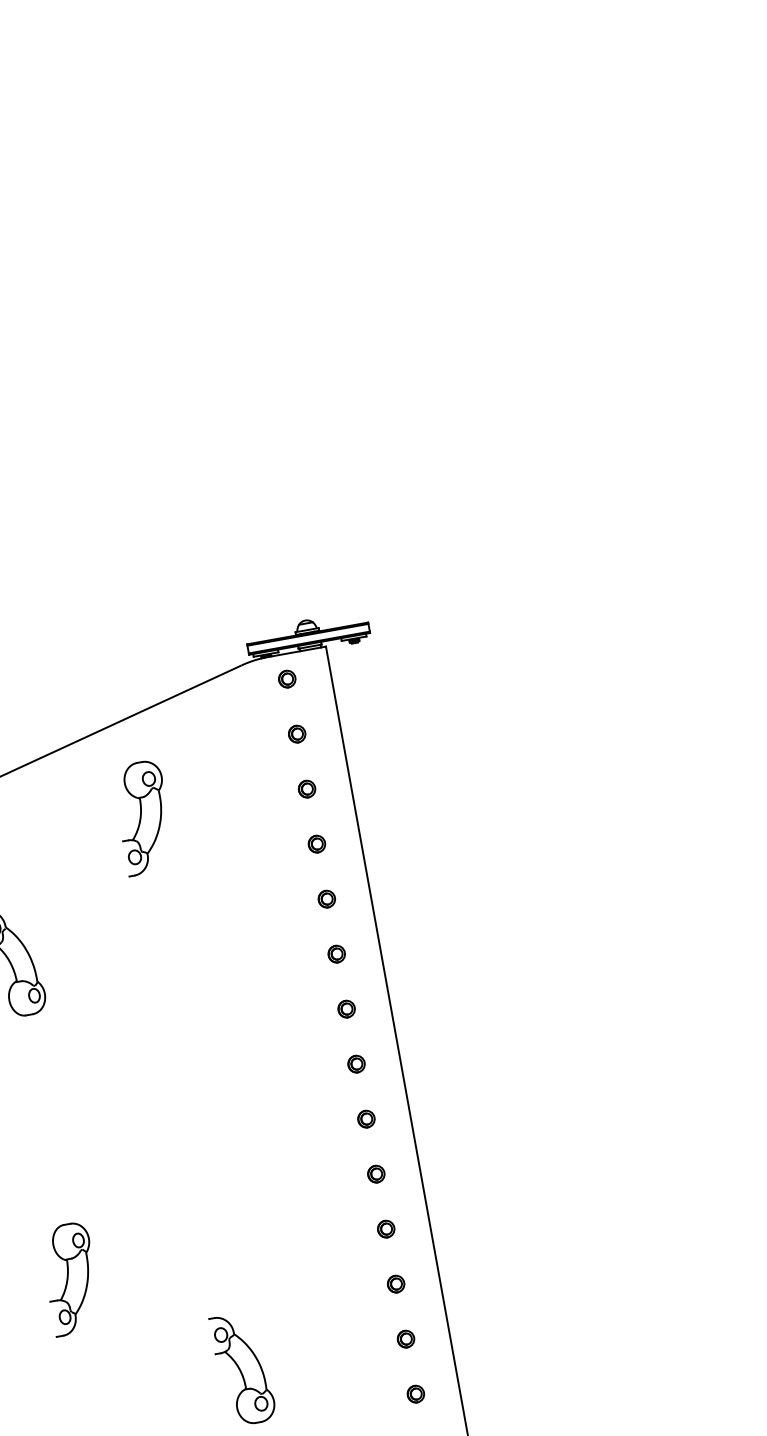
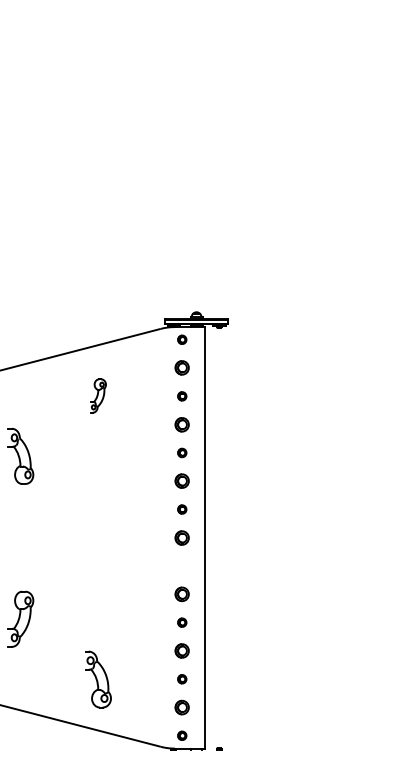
part: (297, 734) -> (182, 368), size x1.6
part: (143, 816) -> (98, 395), size x0.6
part: (317, 843) -> (182, 424), size x1.6
part: (337, 954) -> (182, 481), size x1.6
part: (356, 1063) -> (182, 537), size x1.6
part: (366, 1119) -> (182, 566), removed
part: (376, 1174) -> (182, 594), size x1.6
part: (396, 1283) -> (182, 650), size x1.6
part: (416, 1393) -> (182, 707), size x1.6

